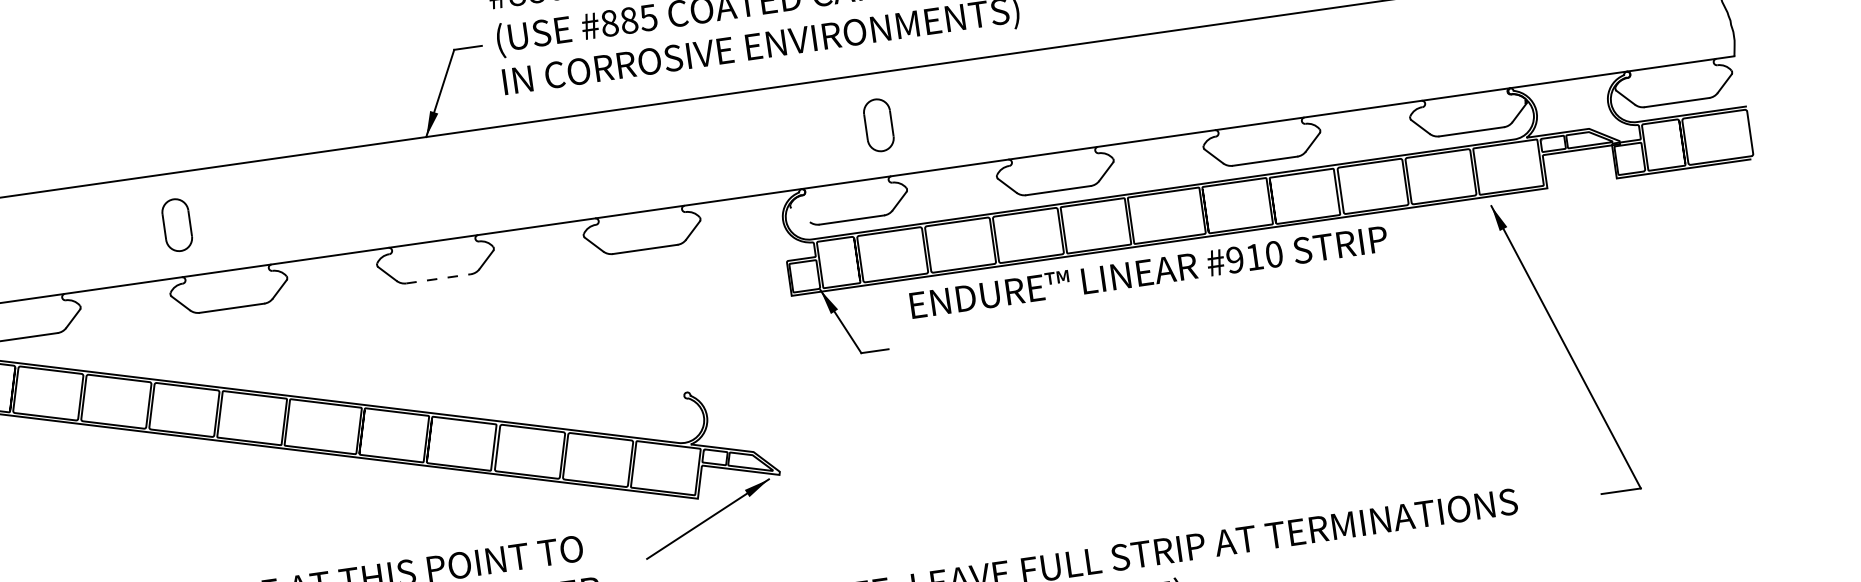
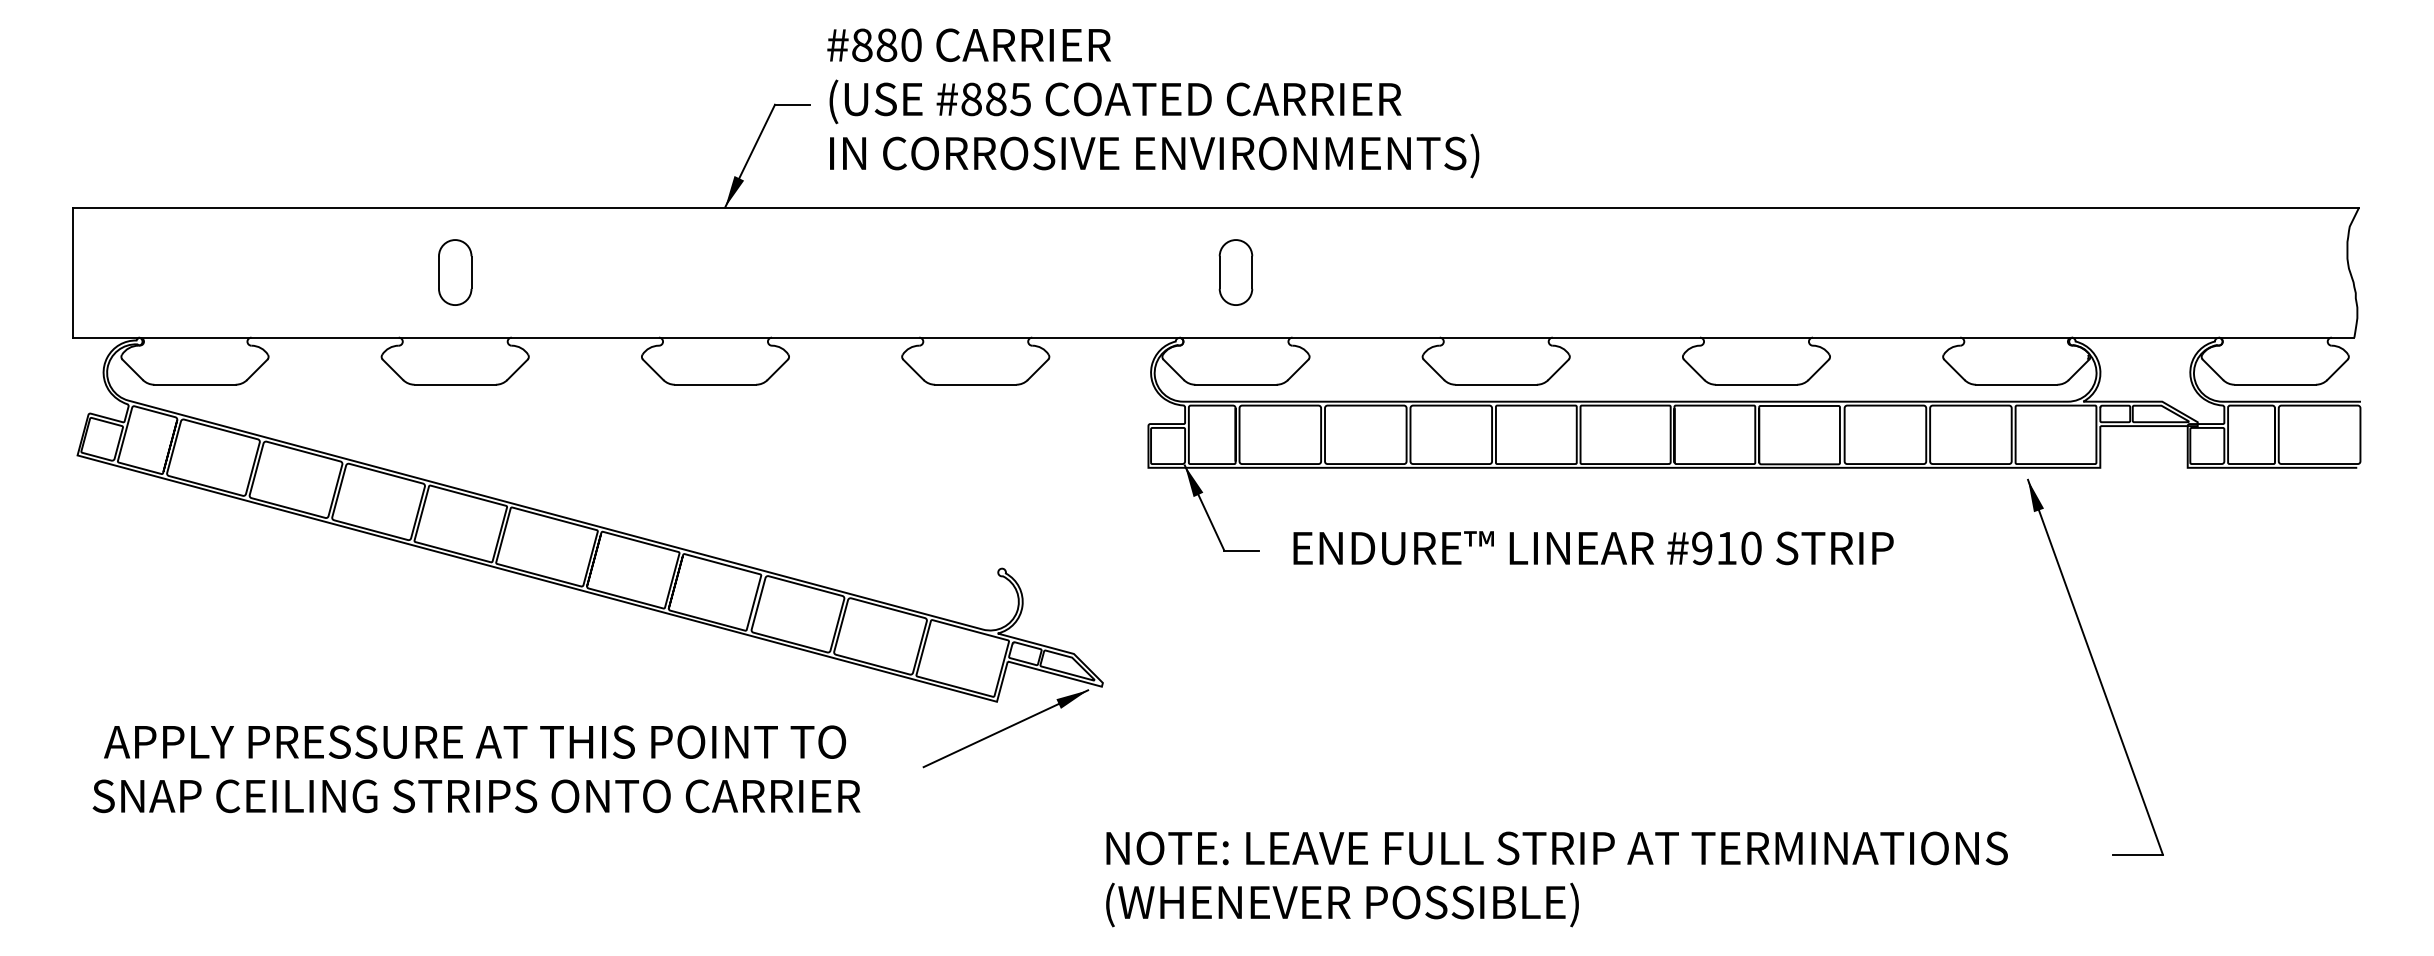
part: (878, 125) -> (1235, 272), moved
line: (800, 214) -> (1173, 369), added
part: (177, 225) -> (455, 272), moved
text: (1148, 272) -> (1593, 548), moved
line: (438, 278) -> (715, 384), dashed -> solid

